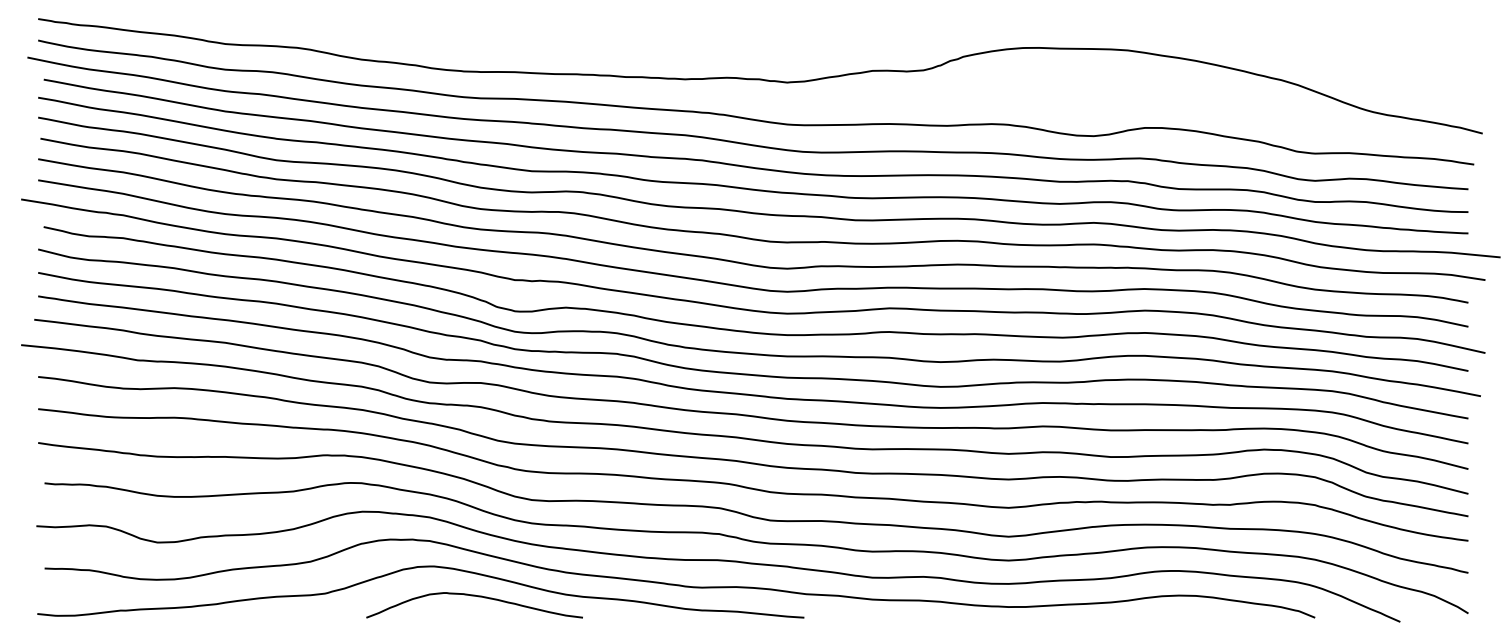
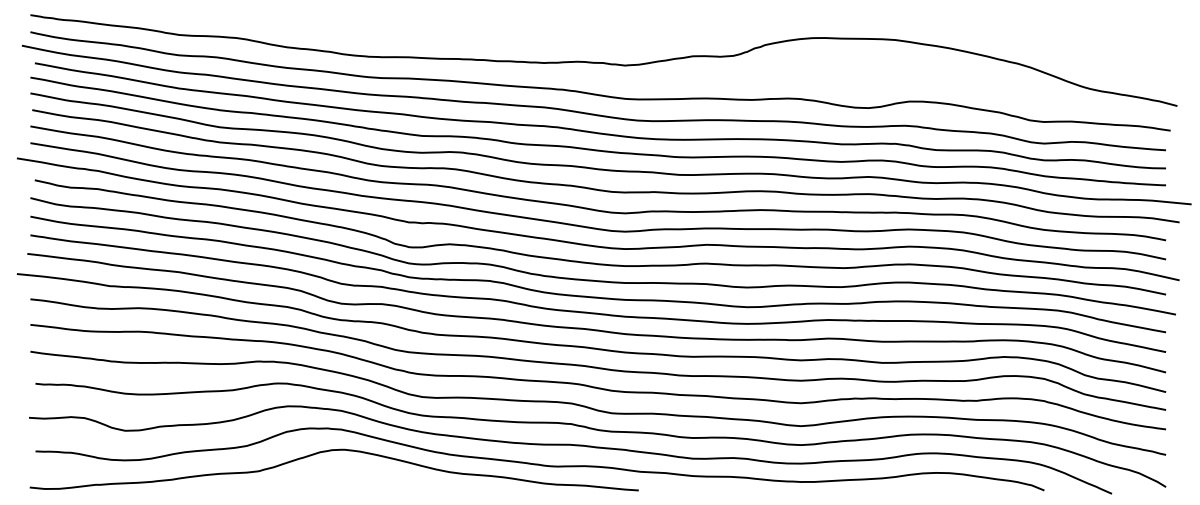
curve: (478, 597) -> (380, 474), removed

